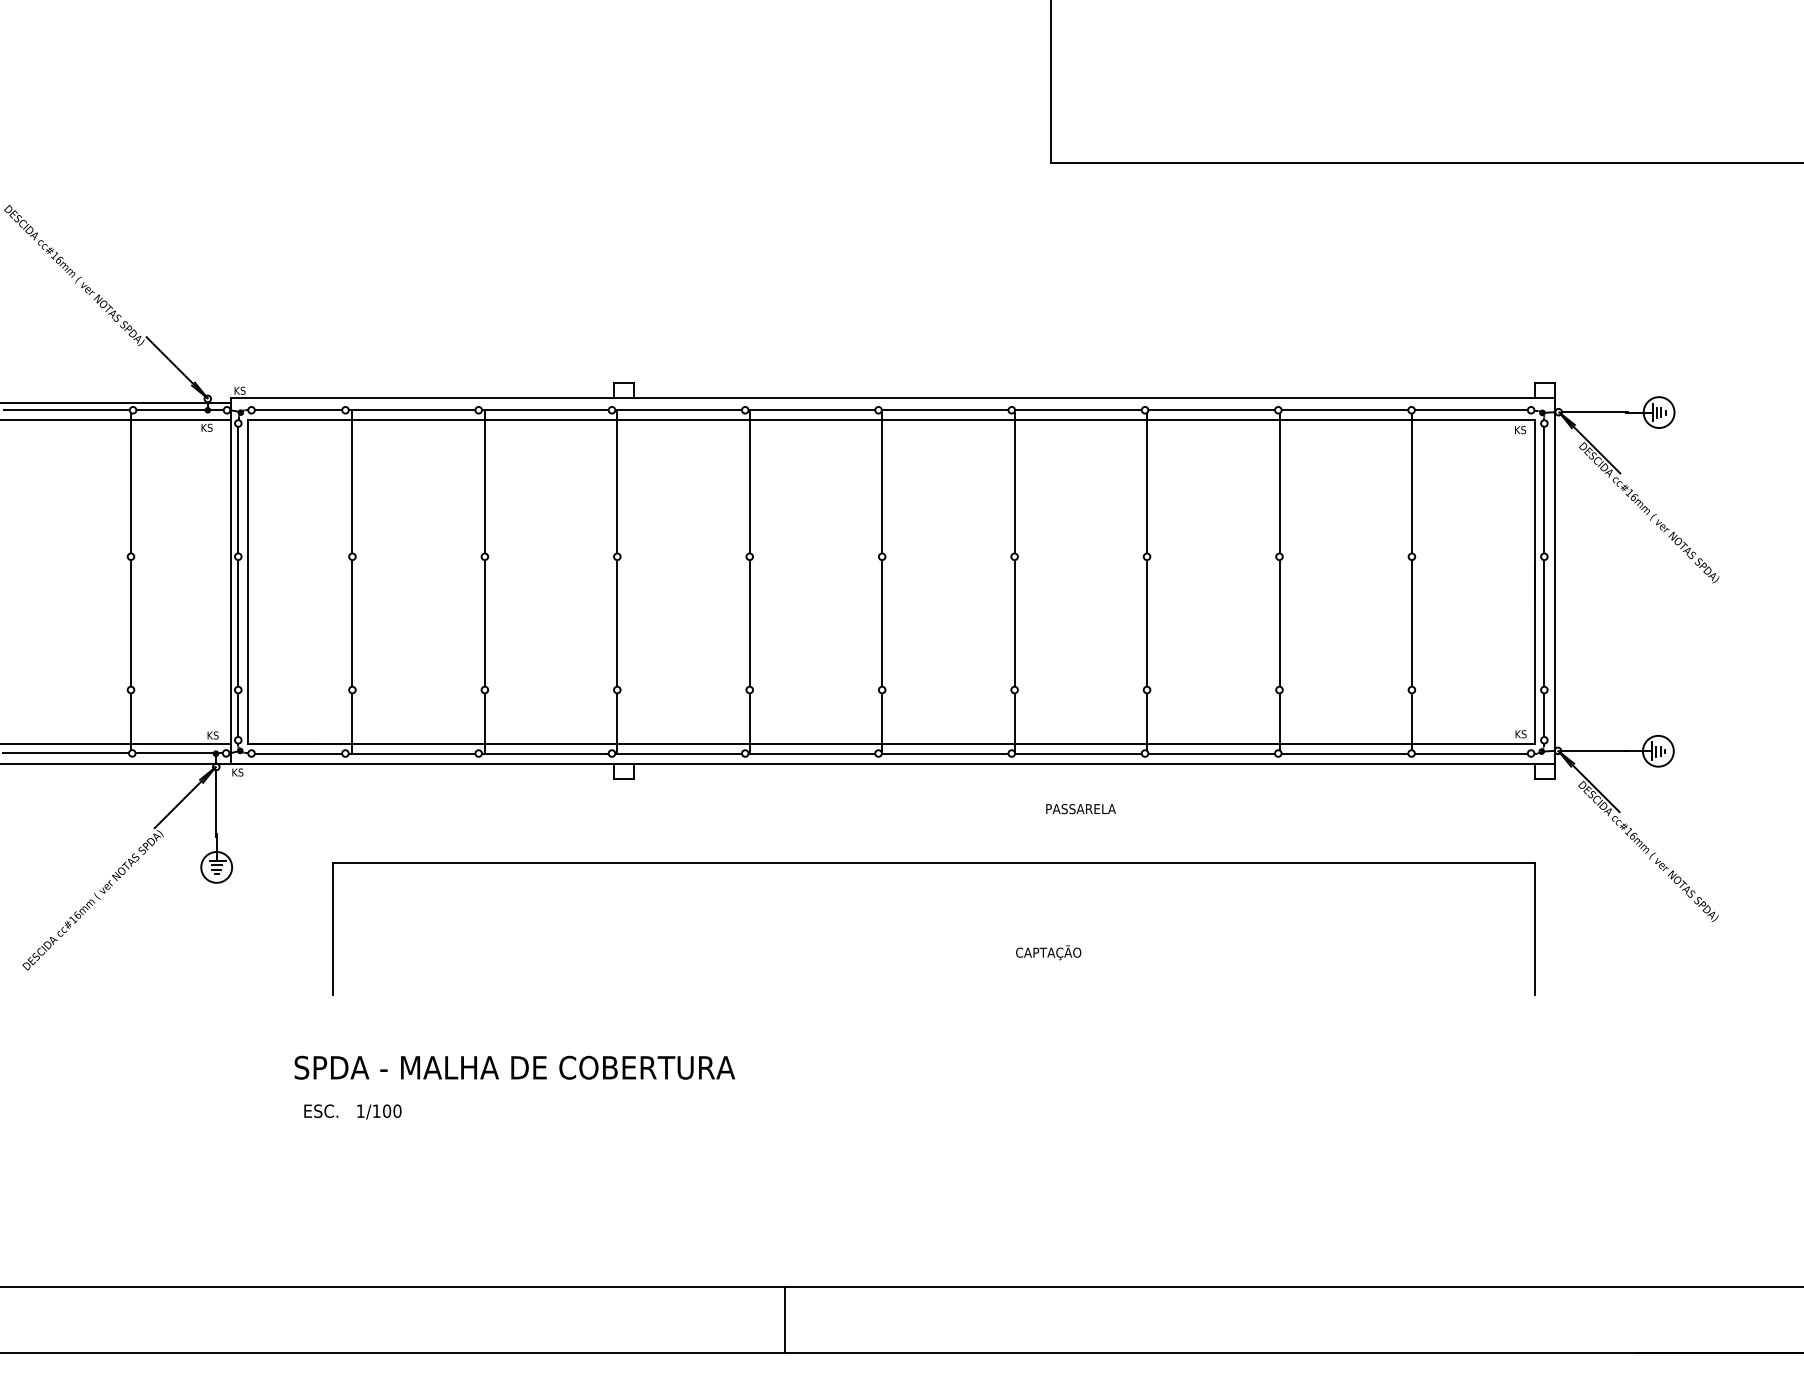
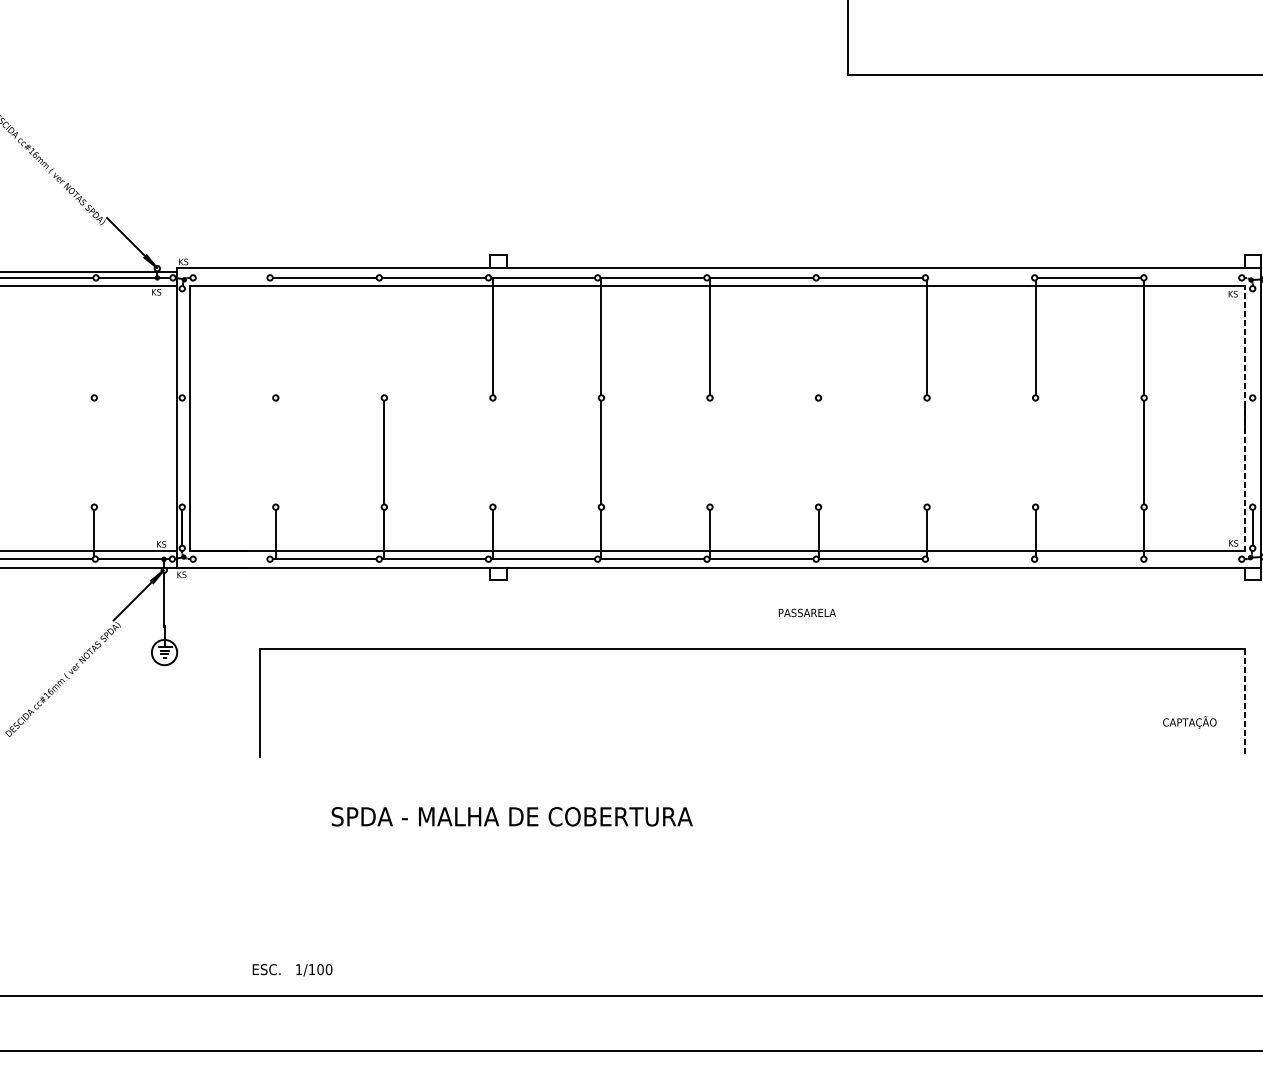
line: (298, 410) -> (231, 278), removed
line: (1211, 410) -> (979, 278), removed
line: (1470, 410) -> (1192, 278), removed
line: (352, 481) -> (275, 336), removed
line: (484, 481) -> (384, 336), removed
line: (131, 482) -> (94, 337), removed
line: (1014, 482) -> (818, 337), removed
line: (238, 489) -> (182, 342), removed
line: (1544, 489) -> (1252, 342), removed
line: (1534, 581) -> (1244, 418), solid -> dashed
line: (131, 623) -> (94, 452), removed
line: (238, 623) -> (182, 452), removed
line: (352, 623) -> (275, 452), removed
line: (617, 623) -> (493, 452), removed
line: (882, 623) -> (710, 452), removed
line: (1014, 623) -> (818, 452), removed
line: (1147, 623) -> (927, 452), removed
line: (1279, 623) -> (1035, 452), removed
line: (1544, 623) -> (1252, 452), removed
line: (298, 753) -> (231, 559), removed
line: (1211, 753) -> (979, 559), removed
line: (1344, 753) -> (1088, 559), removed
line: (1470, 753) -> (1192, 559), removed
text: (1080, 809) -> (806, 613), moved
line: (1534, 929) -> (1244, 703), solid -> dashed
text: (1048, 952) -> (1189, 722), moved
text: (514, 1067) -> (511, 816), moved
text: (352, 1111) -> (292, 969), moved
line: (784, 1319) -> (629, 1023), removed

